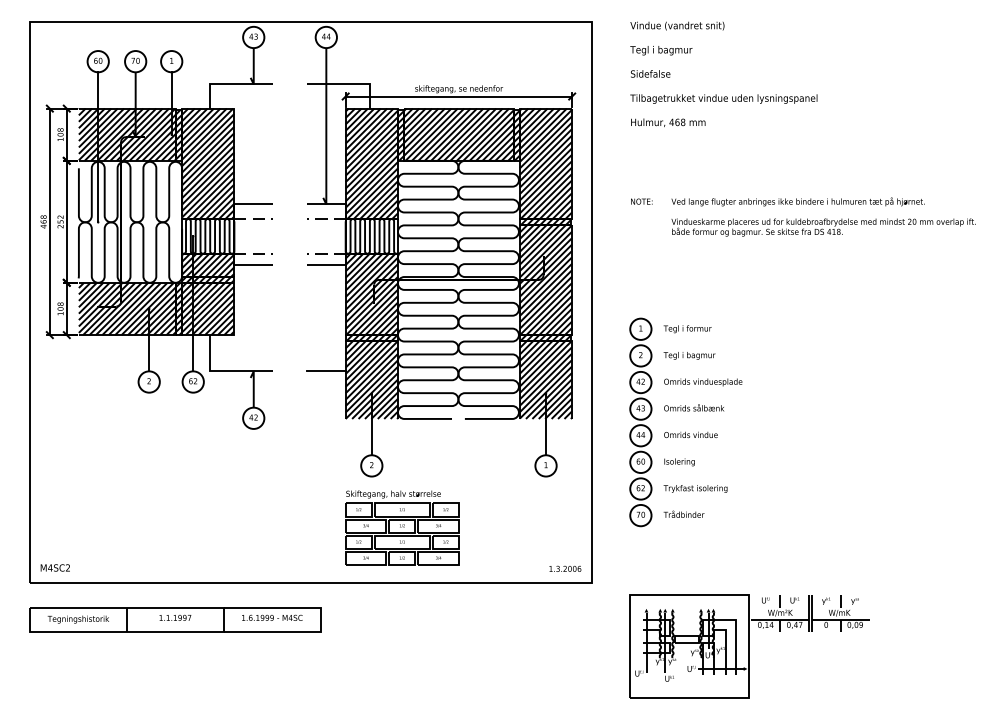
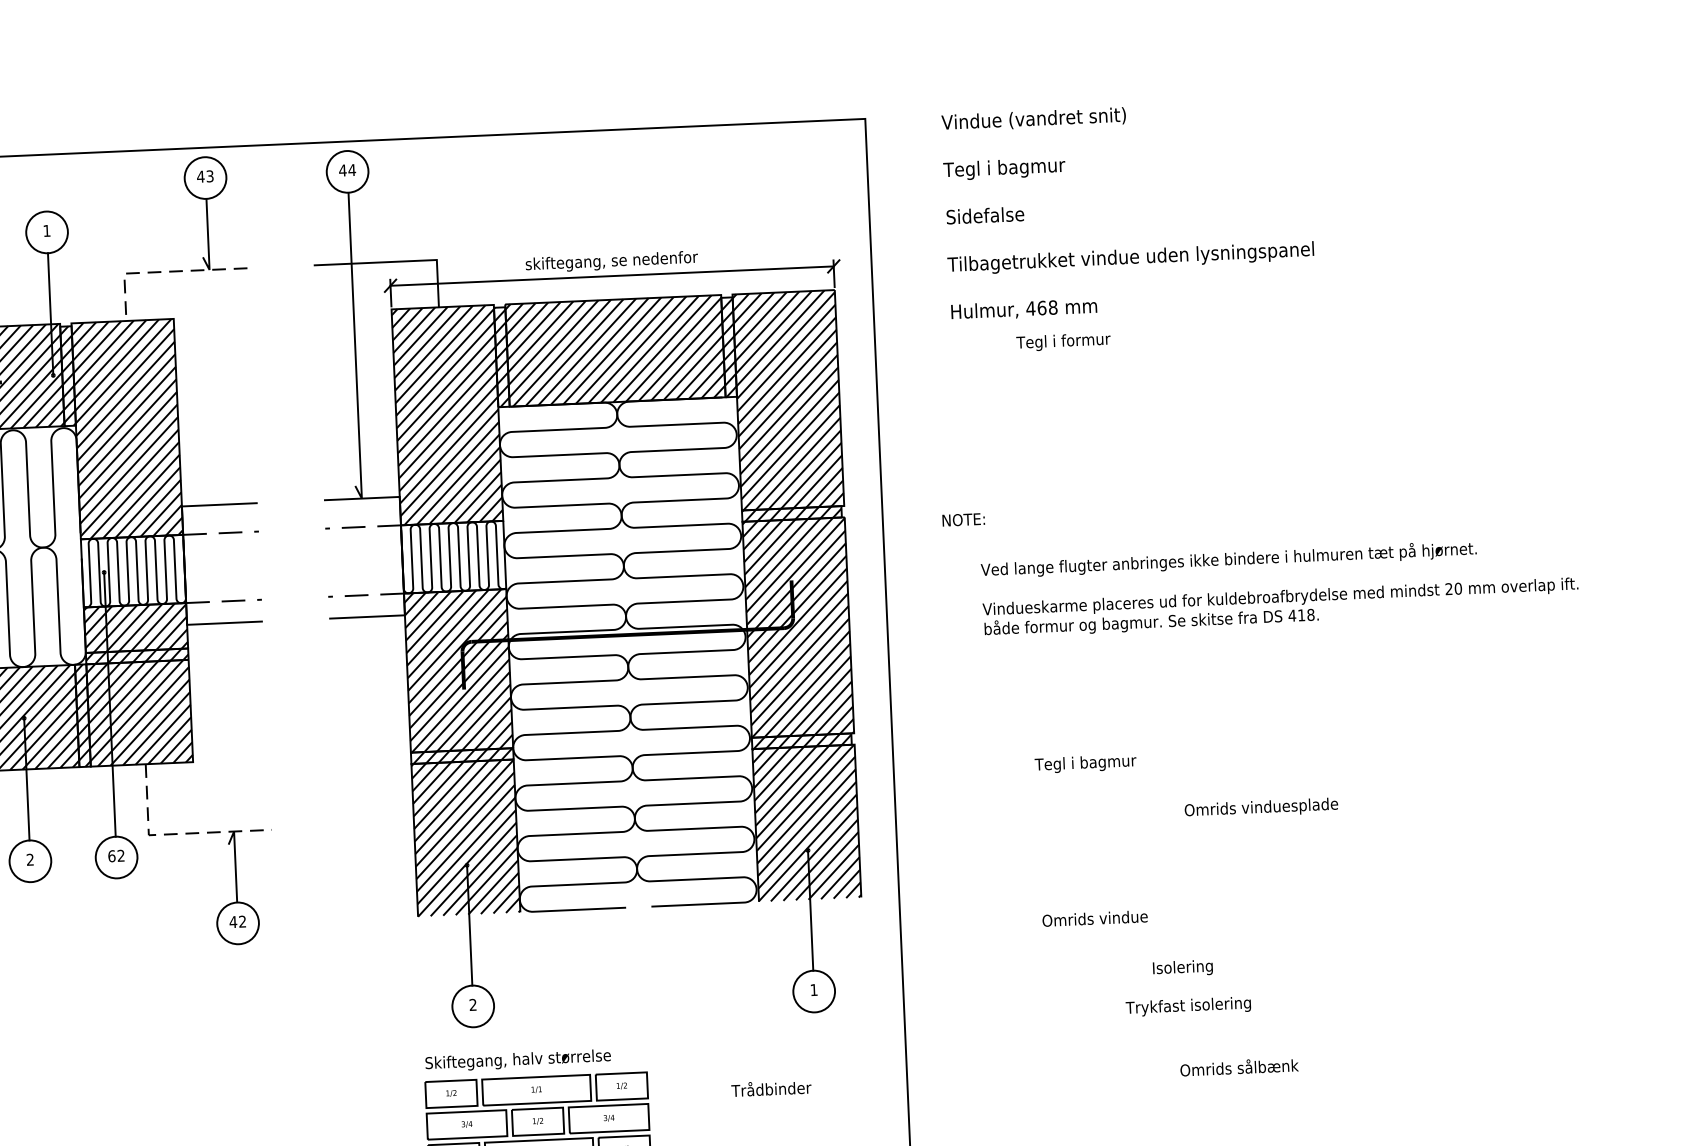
line: (228, 84) -> (160, 272), solid -> dashed
text: (641, 201) -> (963, 519), moved
text: (823, 216) -> (1279, 586), moved
text: (687, 329) -> (1063, 342), moved
line: (223, 371) -> (174, 834), solid -> dashed
line: (325, 371) -> (374, 825), removed
text: (703, 382) -> (1261, 808), moved
text: (694, 407) -> (1239, 1066), moved
part: (640, 422) -> (995, 898), removed
text: (679, 462) -> (1182, 968), moved
text: (695, 488) -> (1188, 1005), moved
text: (683, 513) -> (770, 1086), moved

